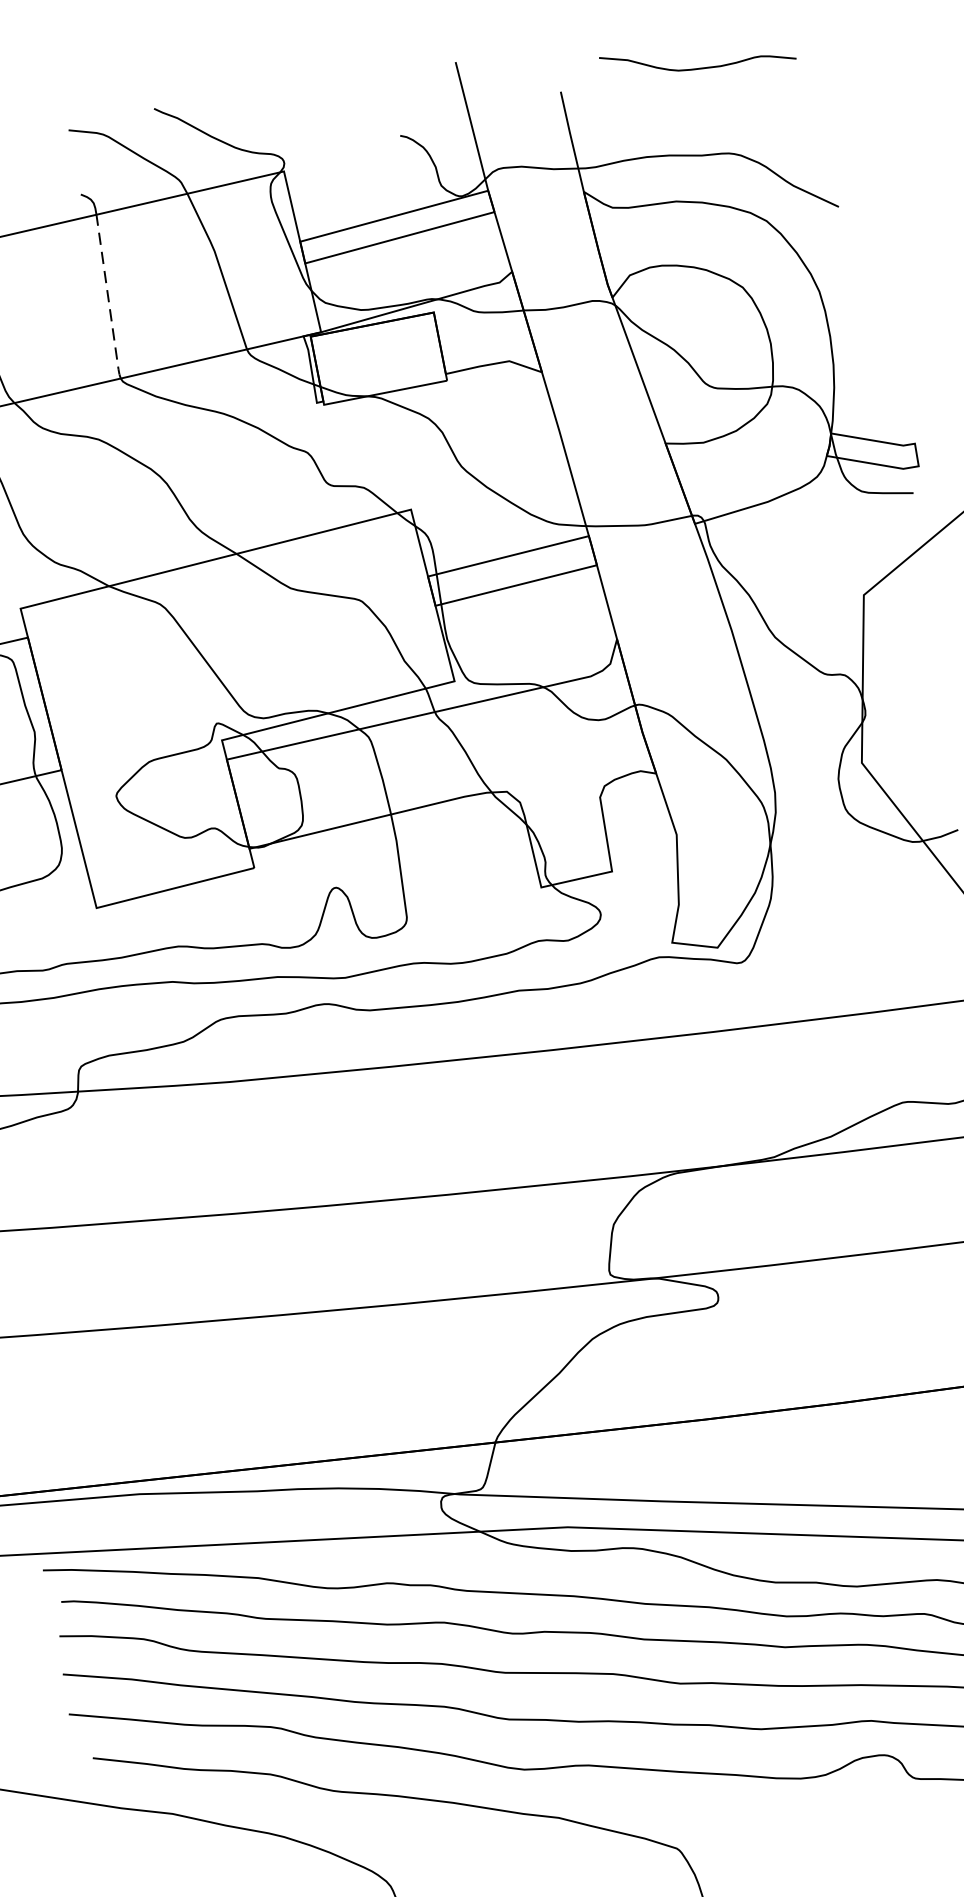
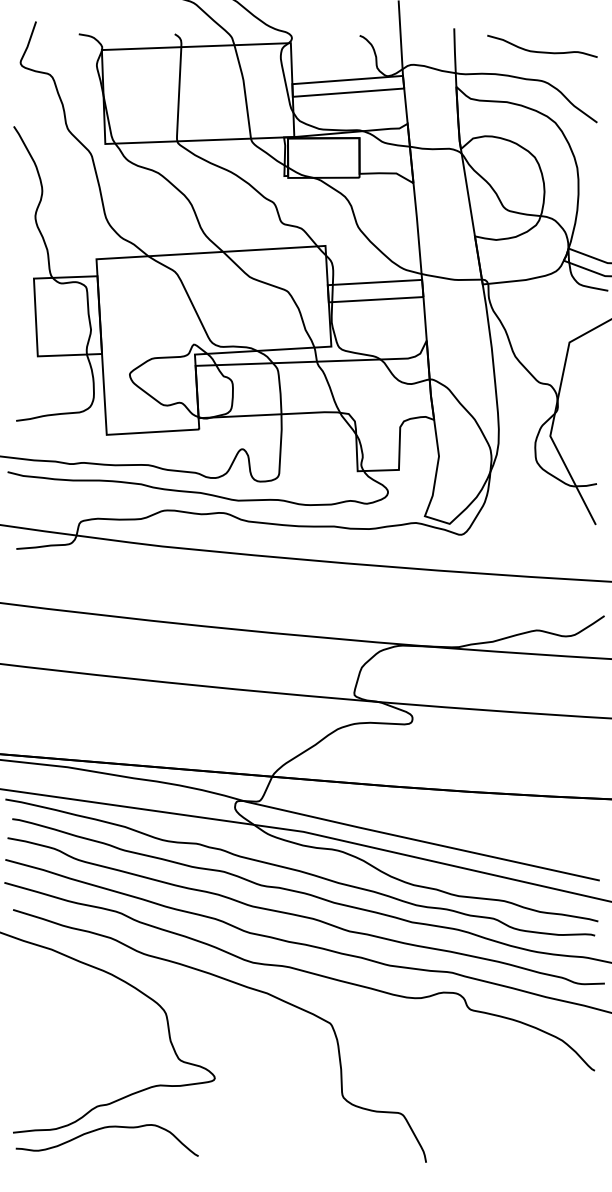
curve: (699, 67) -> (542, 51), moved
line: (107, 300) -> (178, 96), dashed -> solid

